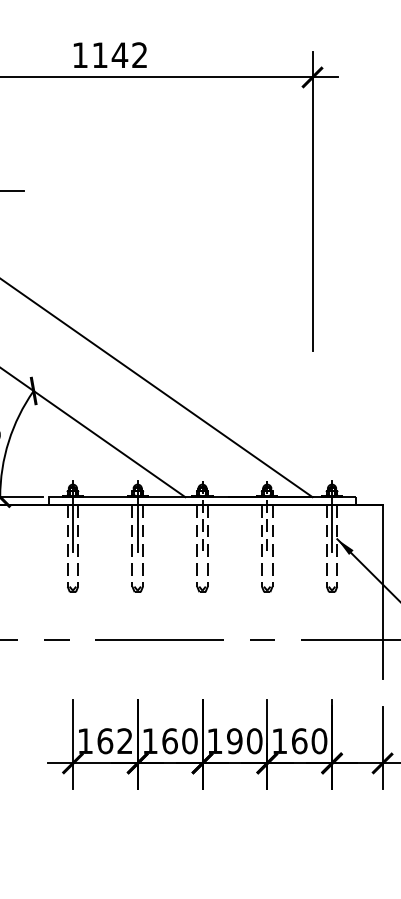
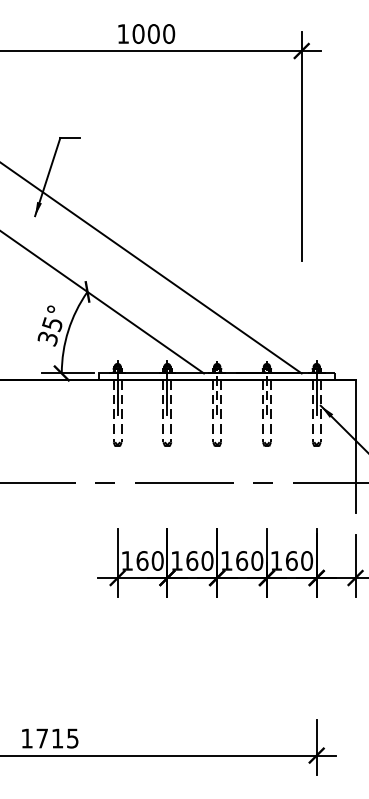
text: (119, 54) -> (153, 33), 1142 -> 1000
text: (124, 740) -> (157, 560), 162 -> 160
text: (235, 740) -> (242, 560), 190 -> 160

